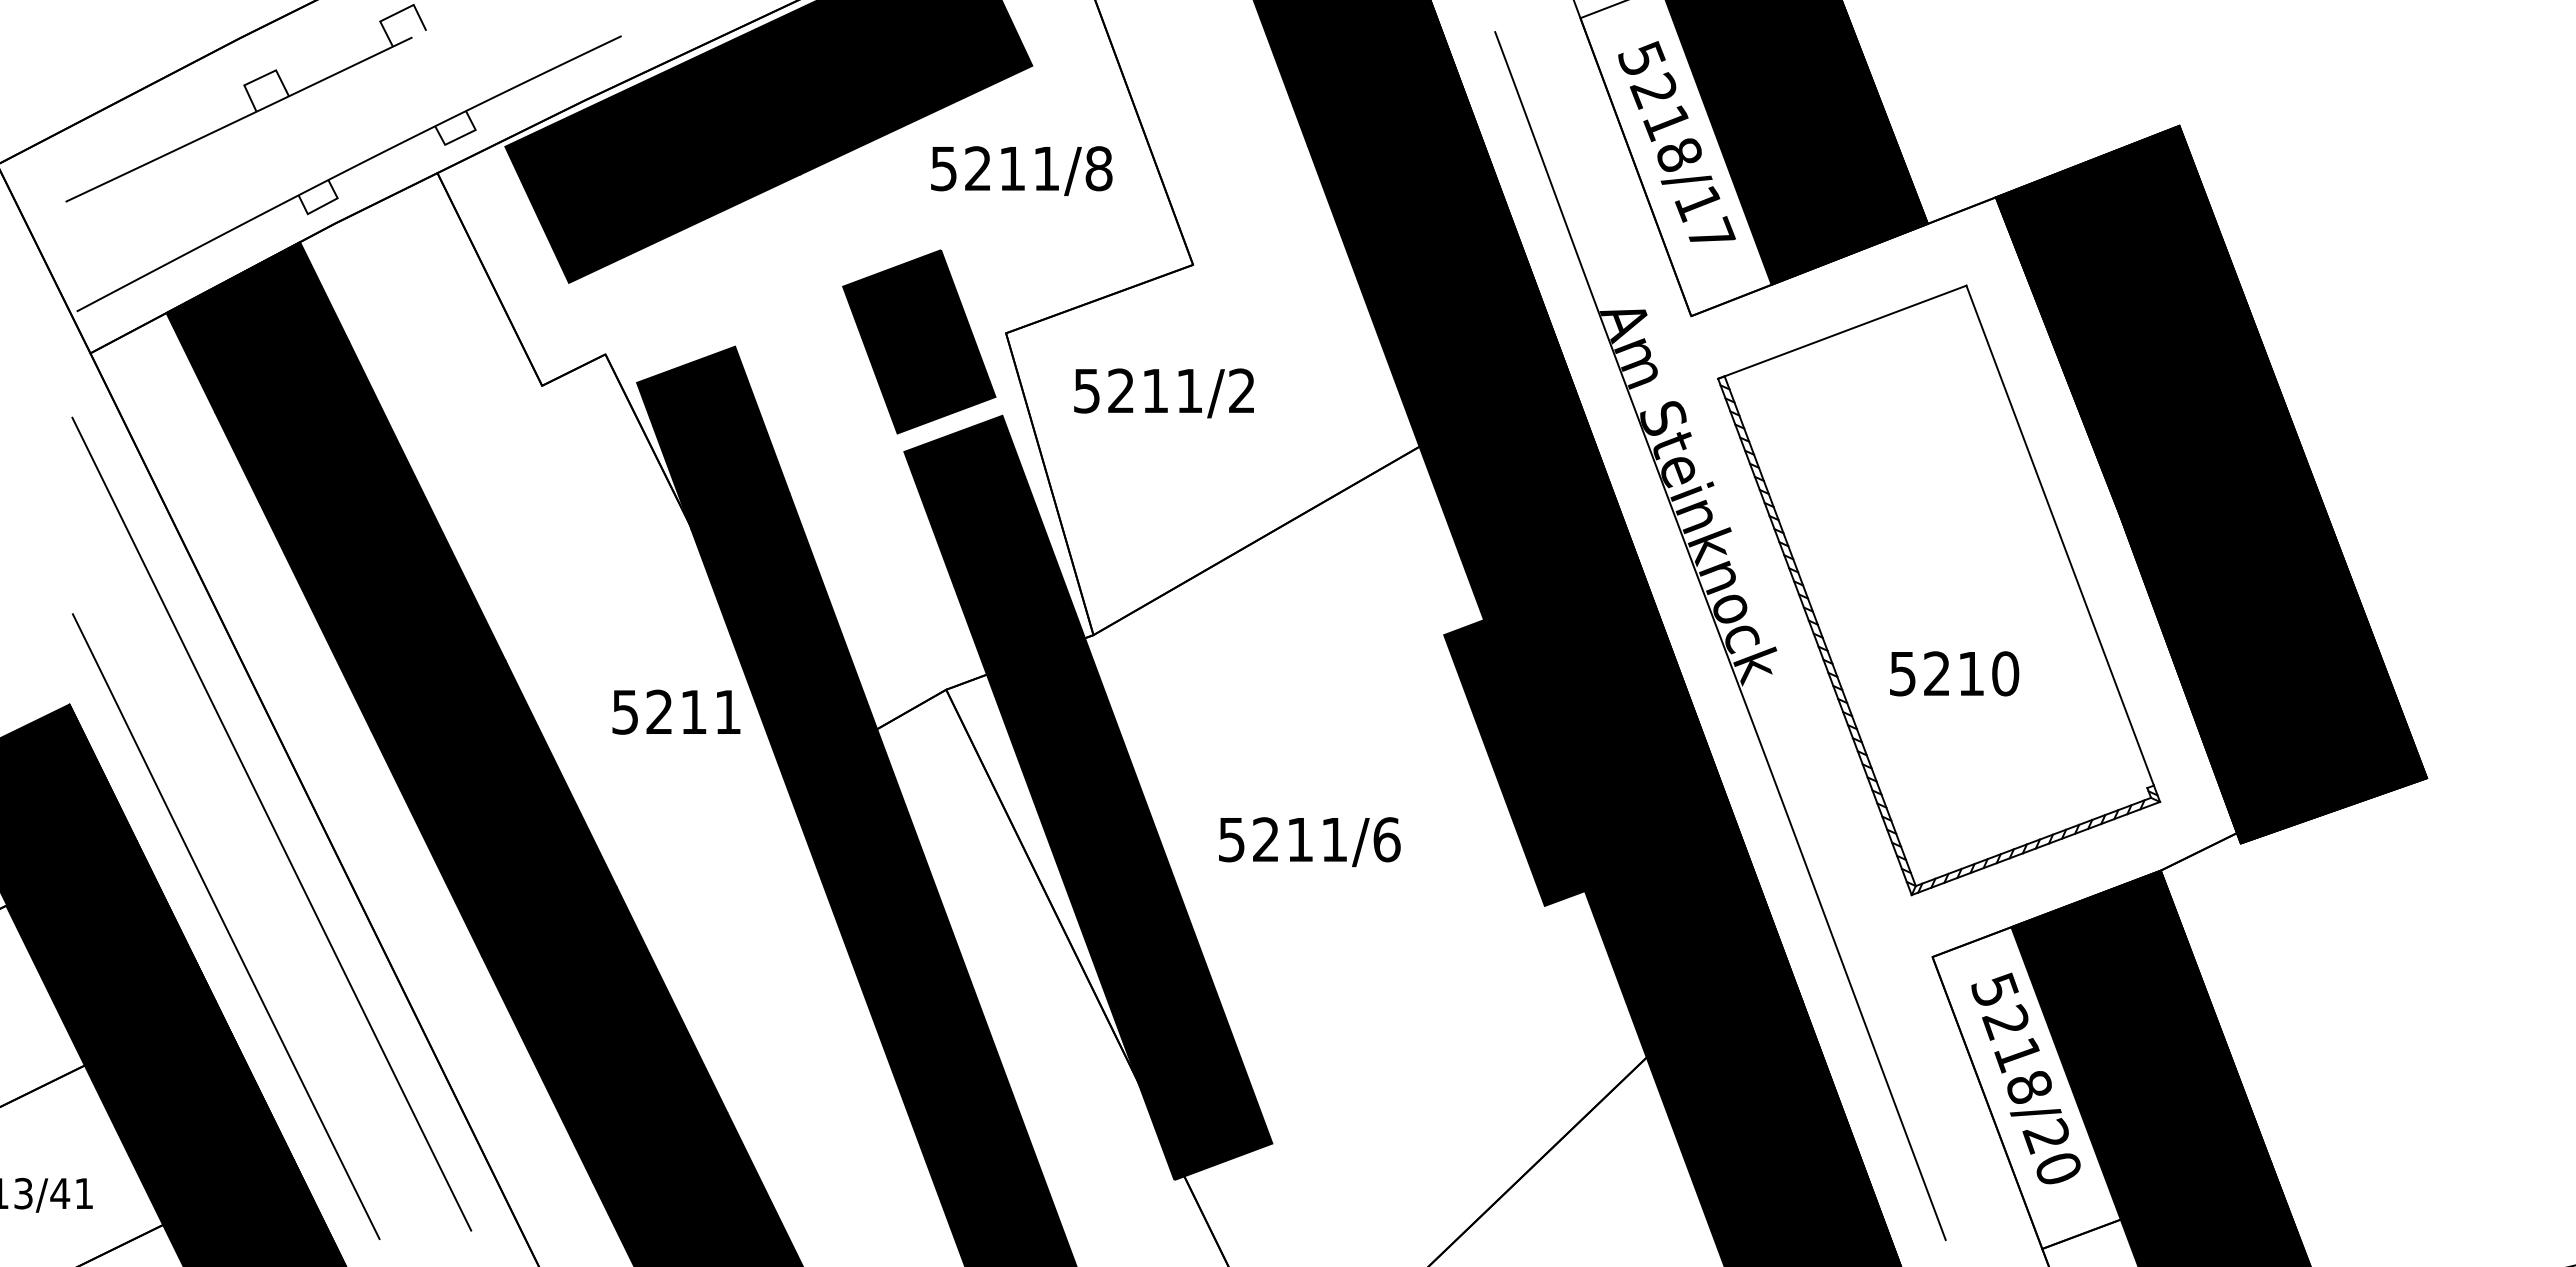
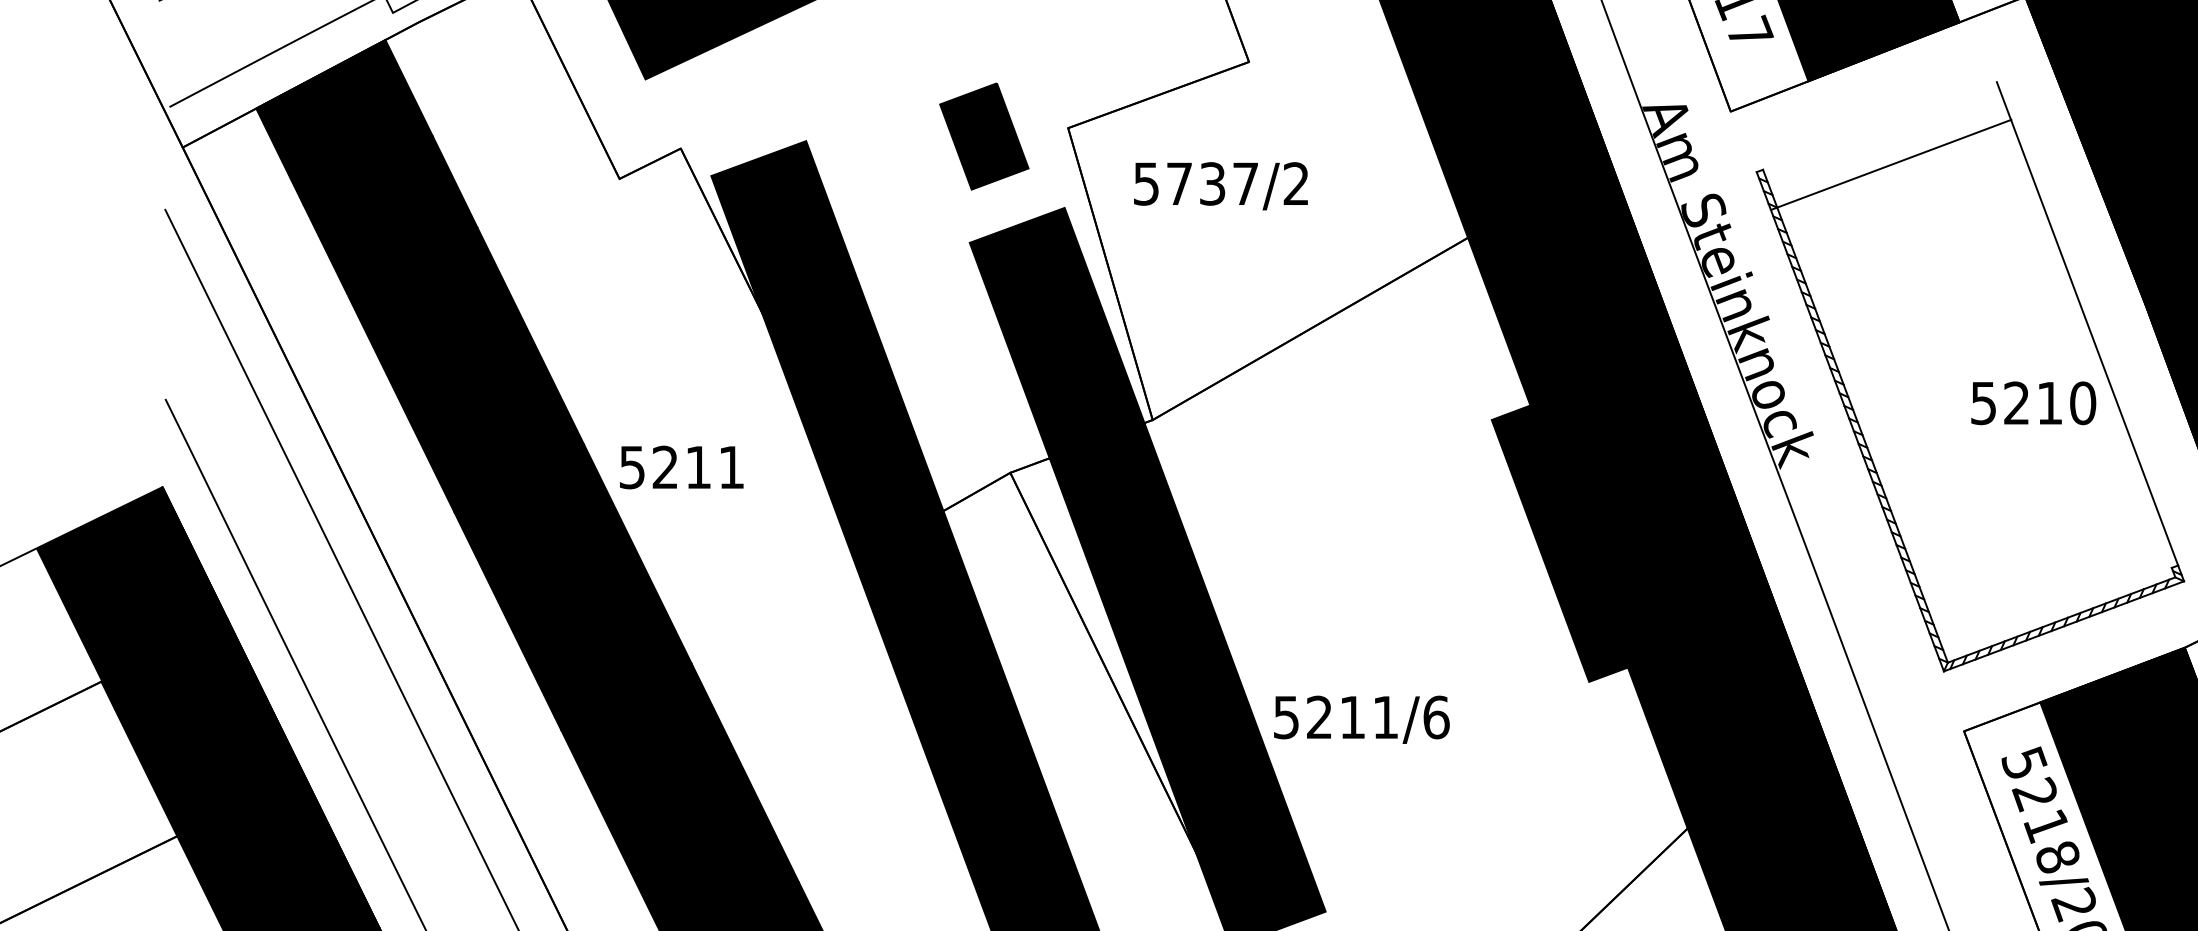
line: (1842, 331) -> (1891, 164), moved
part: (919, 341) -> (984, 136), size x0.6
text: (1155, 390) -> (1212, 183), 5211/2 -> 5737/2
text: (1954, 673) -> (2033, 402), moved
text: (676, 711) -> (681, 466), moved
text: (1309, 842) -> (1361, 720), moved

